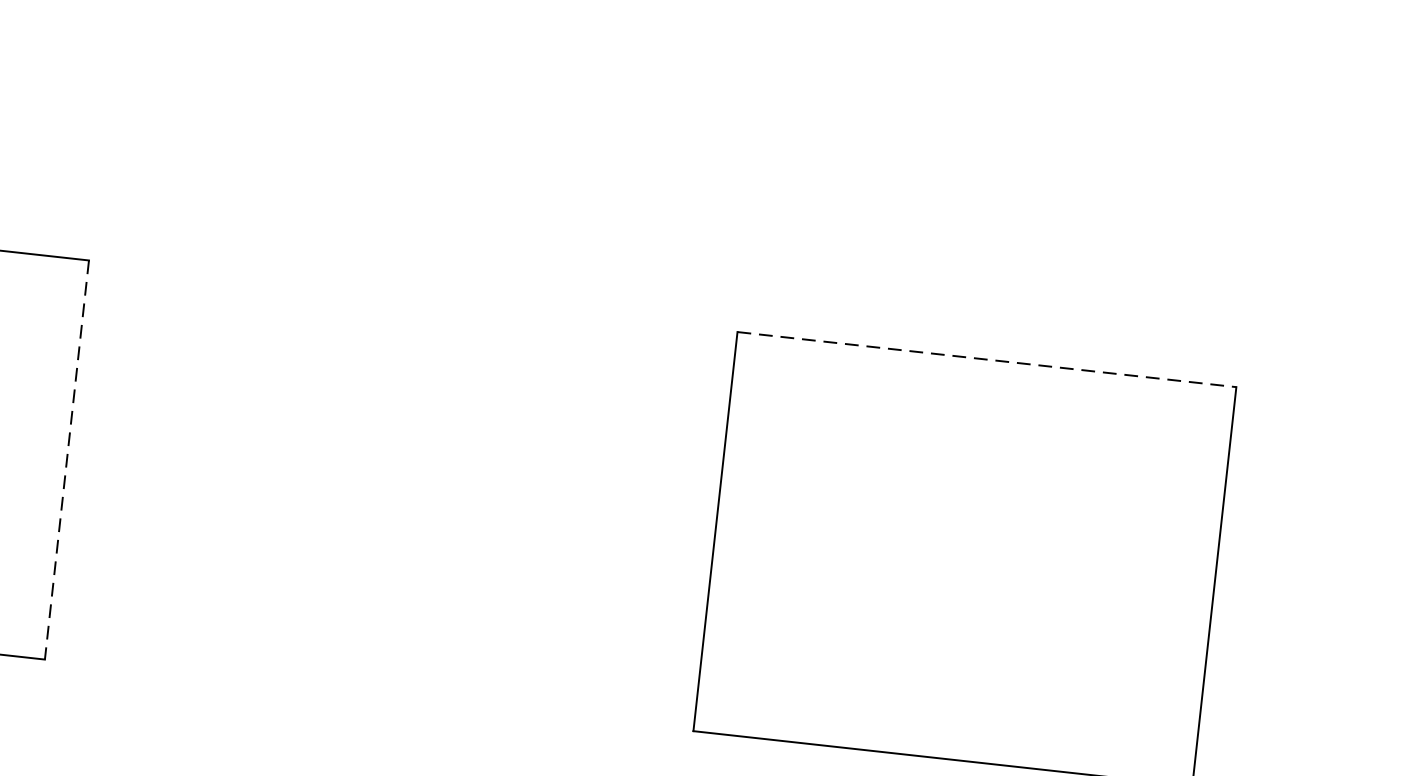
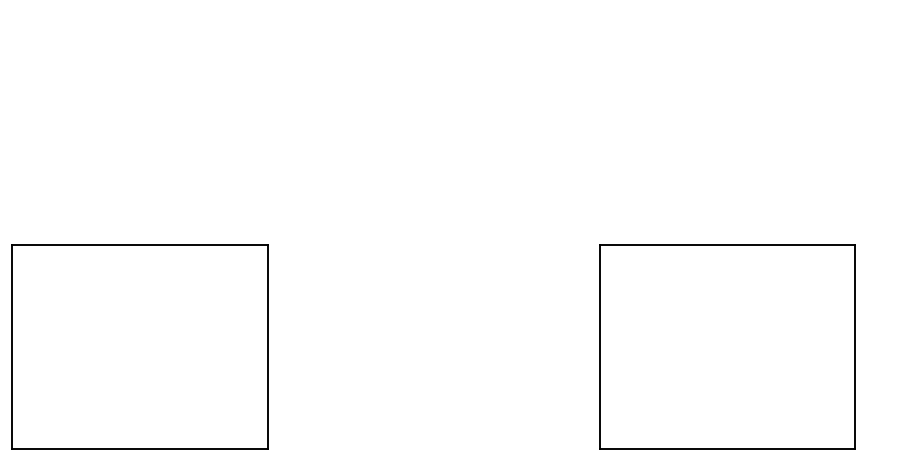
line: (987, 360) -> (727, 245), dashed -> solid
line: (66, 460) -> (267, 347), dashed -> solid

